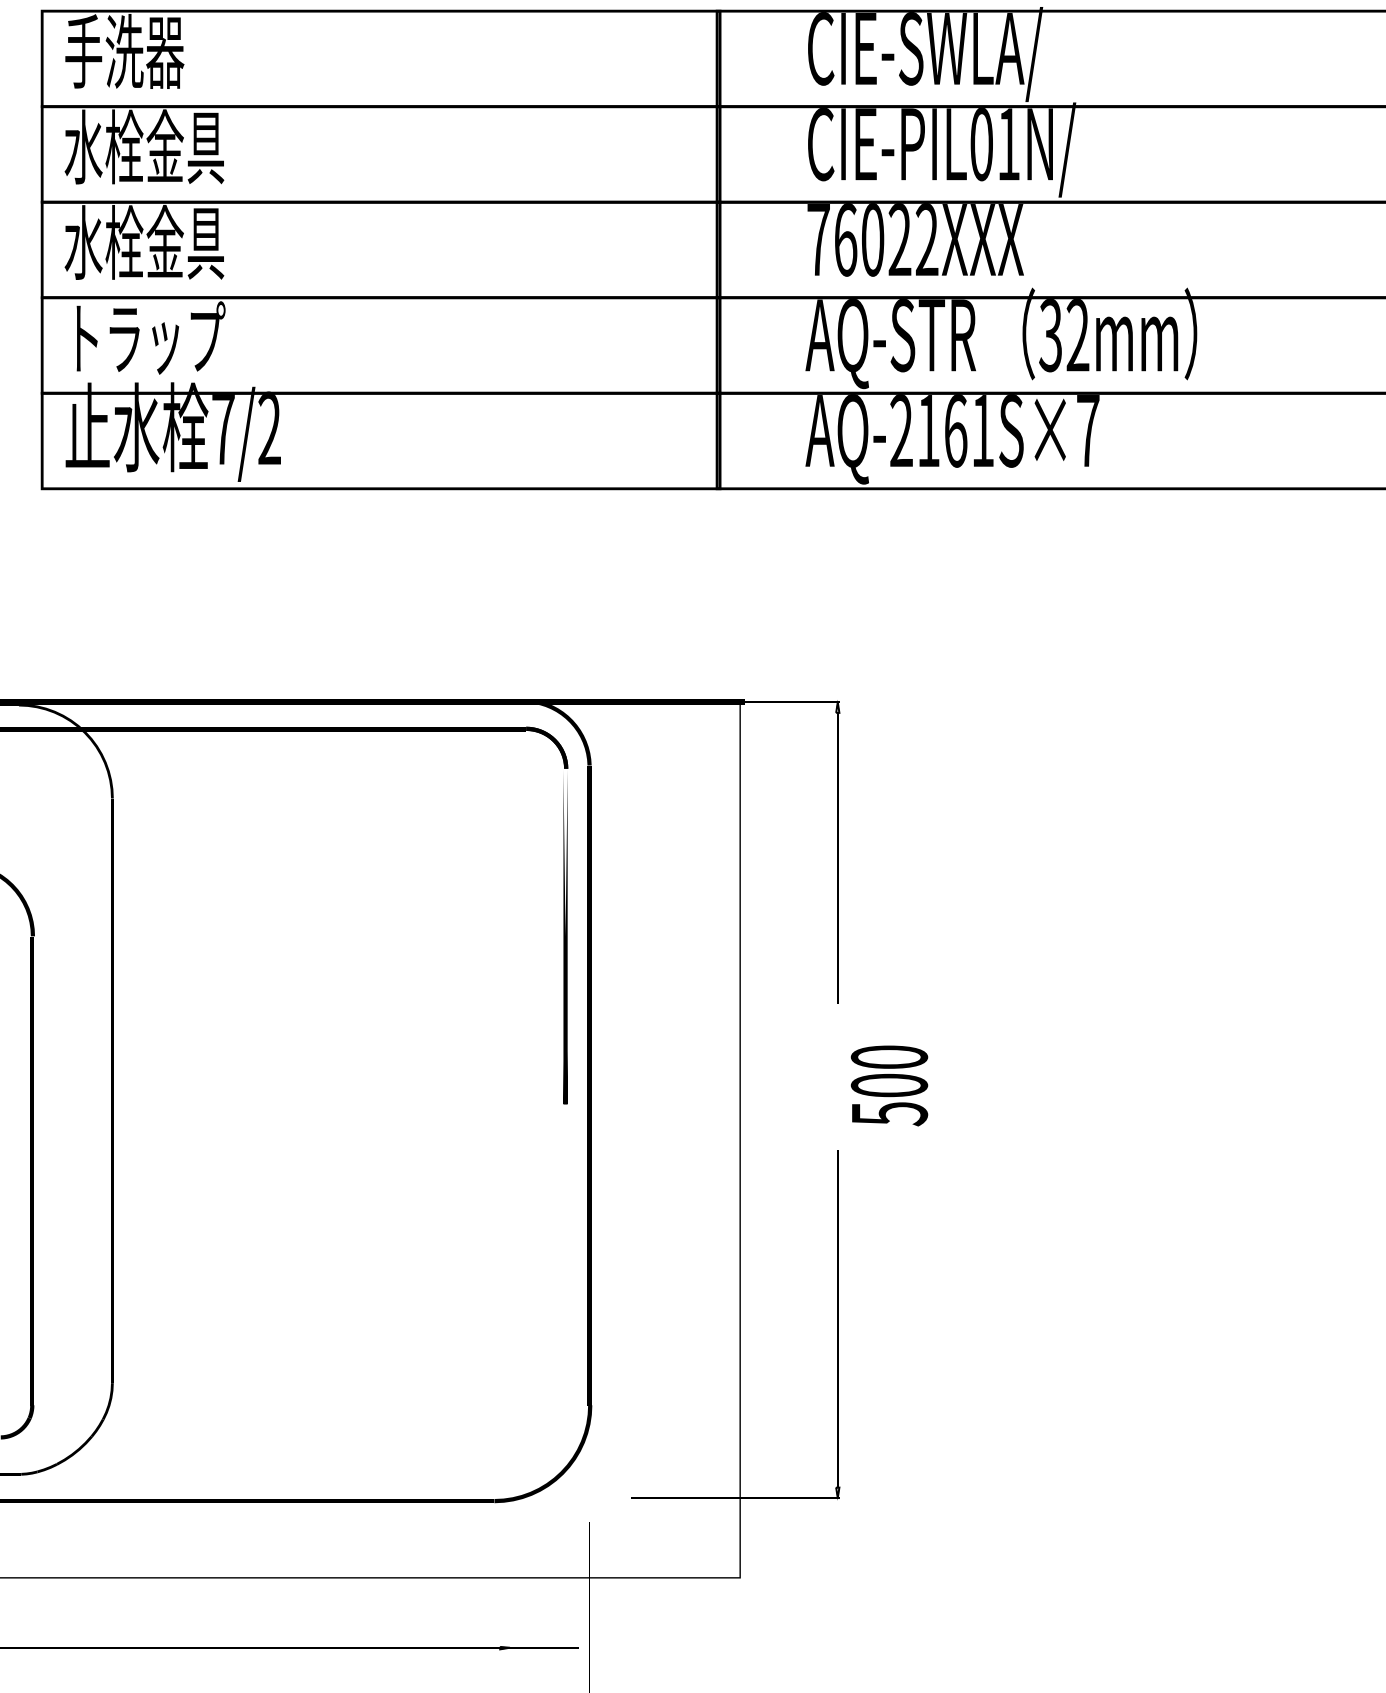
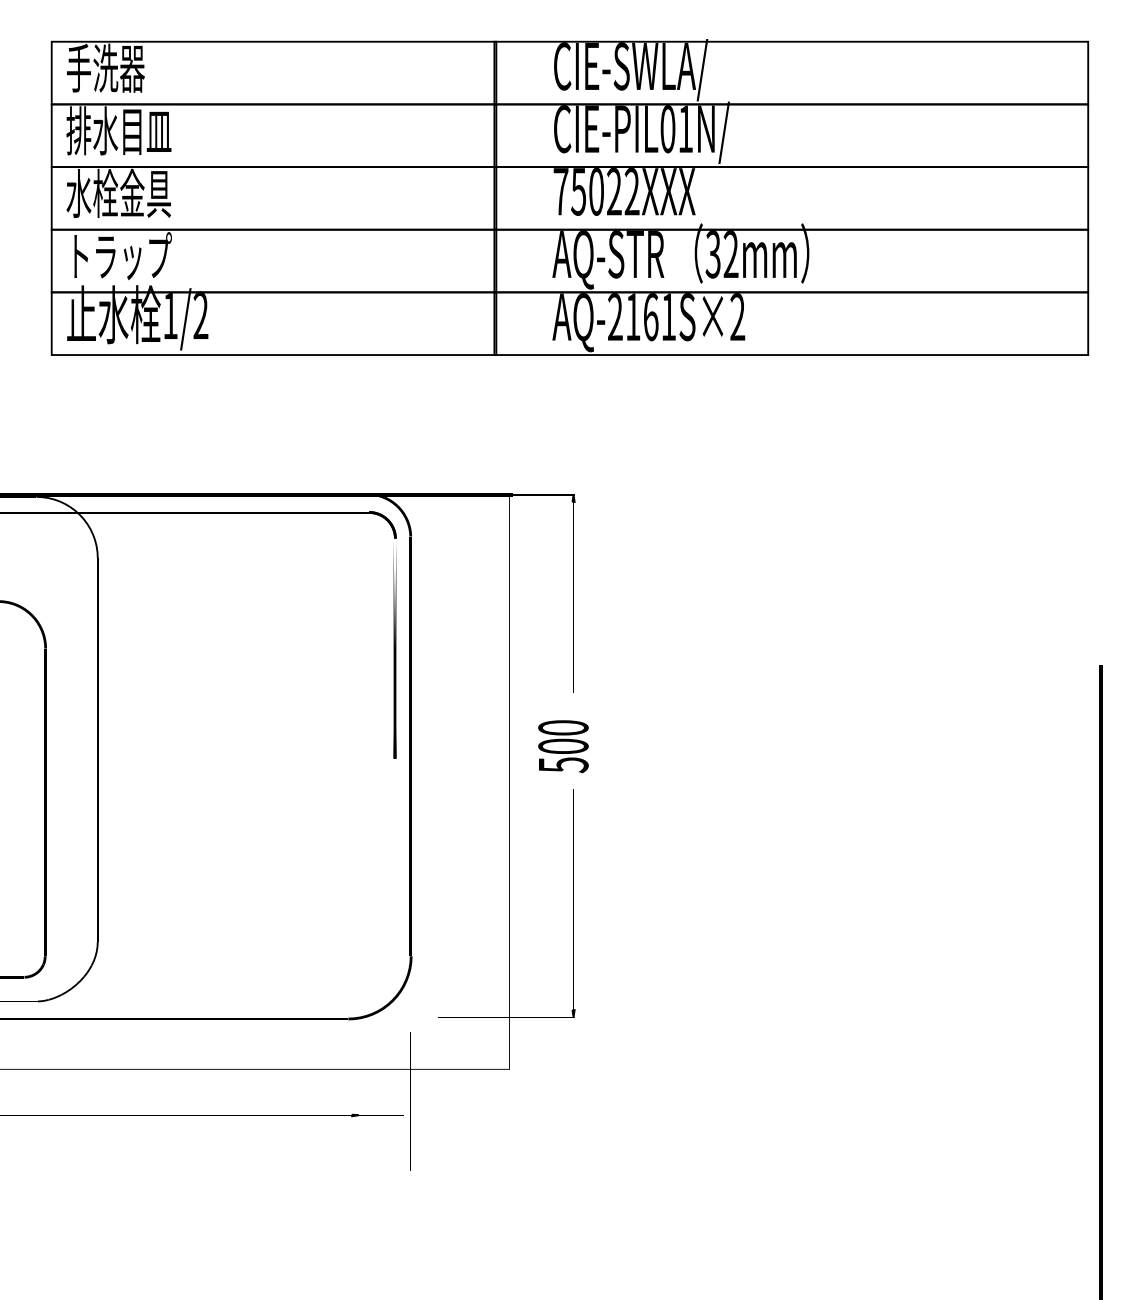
text: (143, 146) -> (118, 130), 水栓金具 -> 排水目皿
text: (845, 239) -> (578, 191), 76022XXX -> 75022XXX
text: (223, 428) -> (170, 315), 7/2 -> 1/2
text: (1087, 430) -> (737, 316), AQ-2161S×7 -> AQ-2161S×2
text: (889, 1085) -> (563, 746), moved

